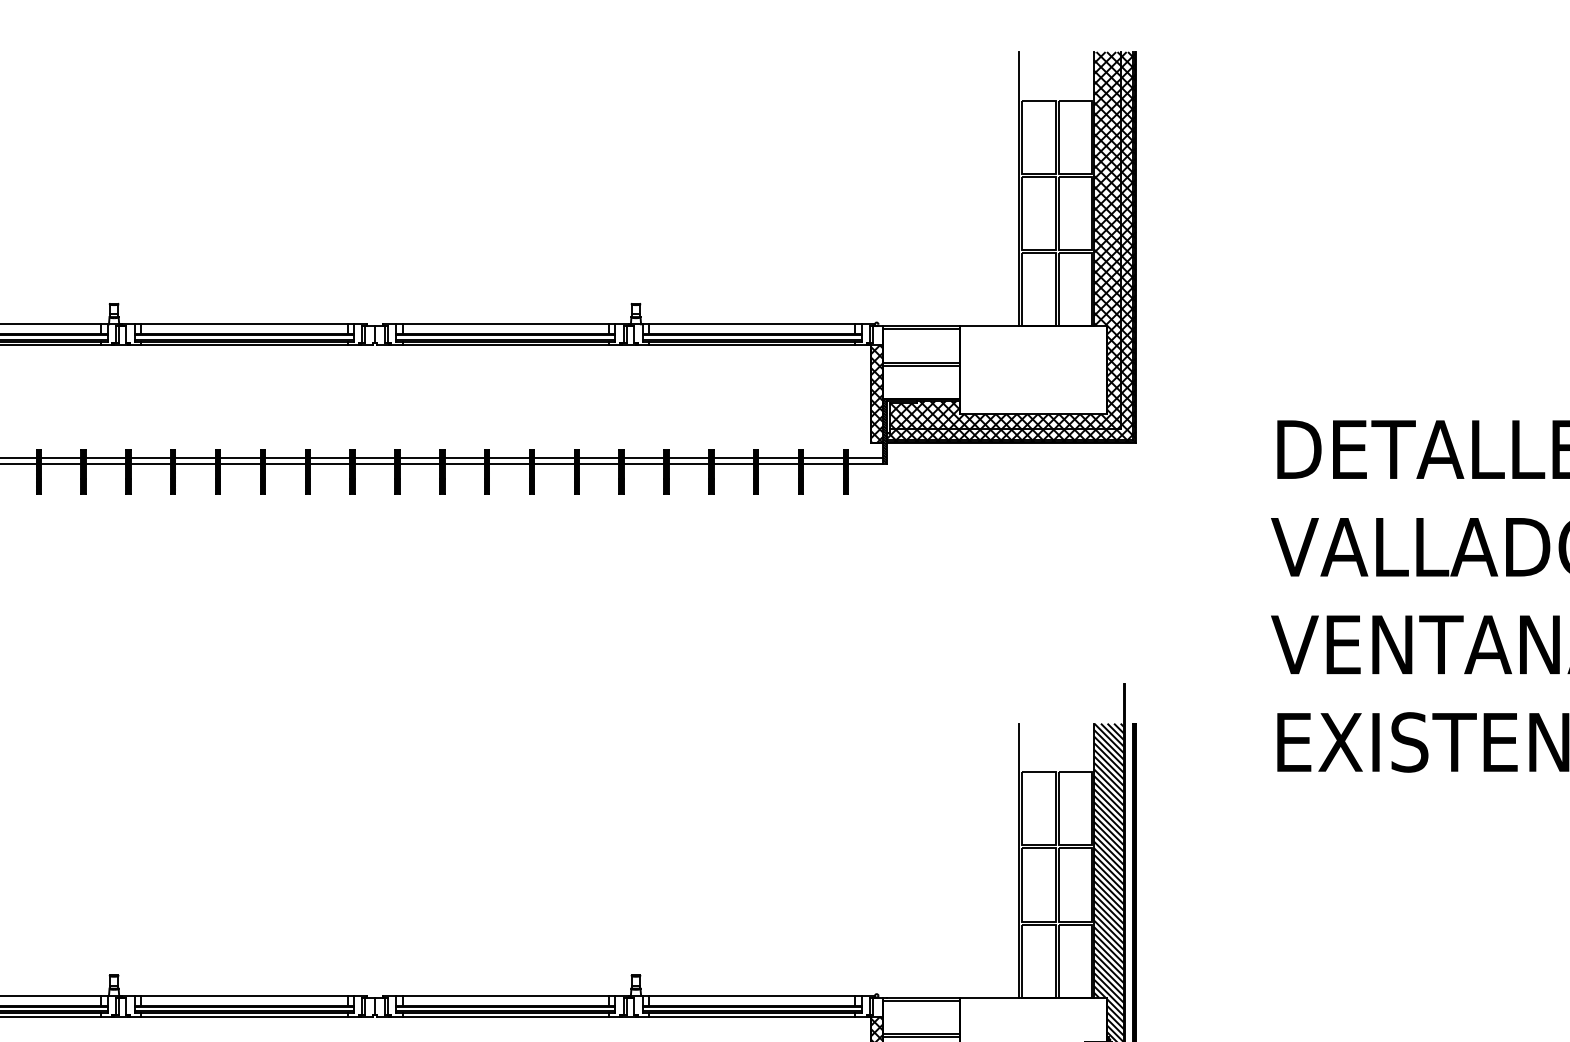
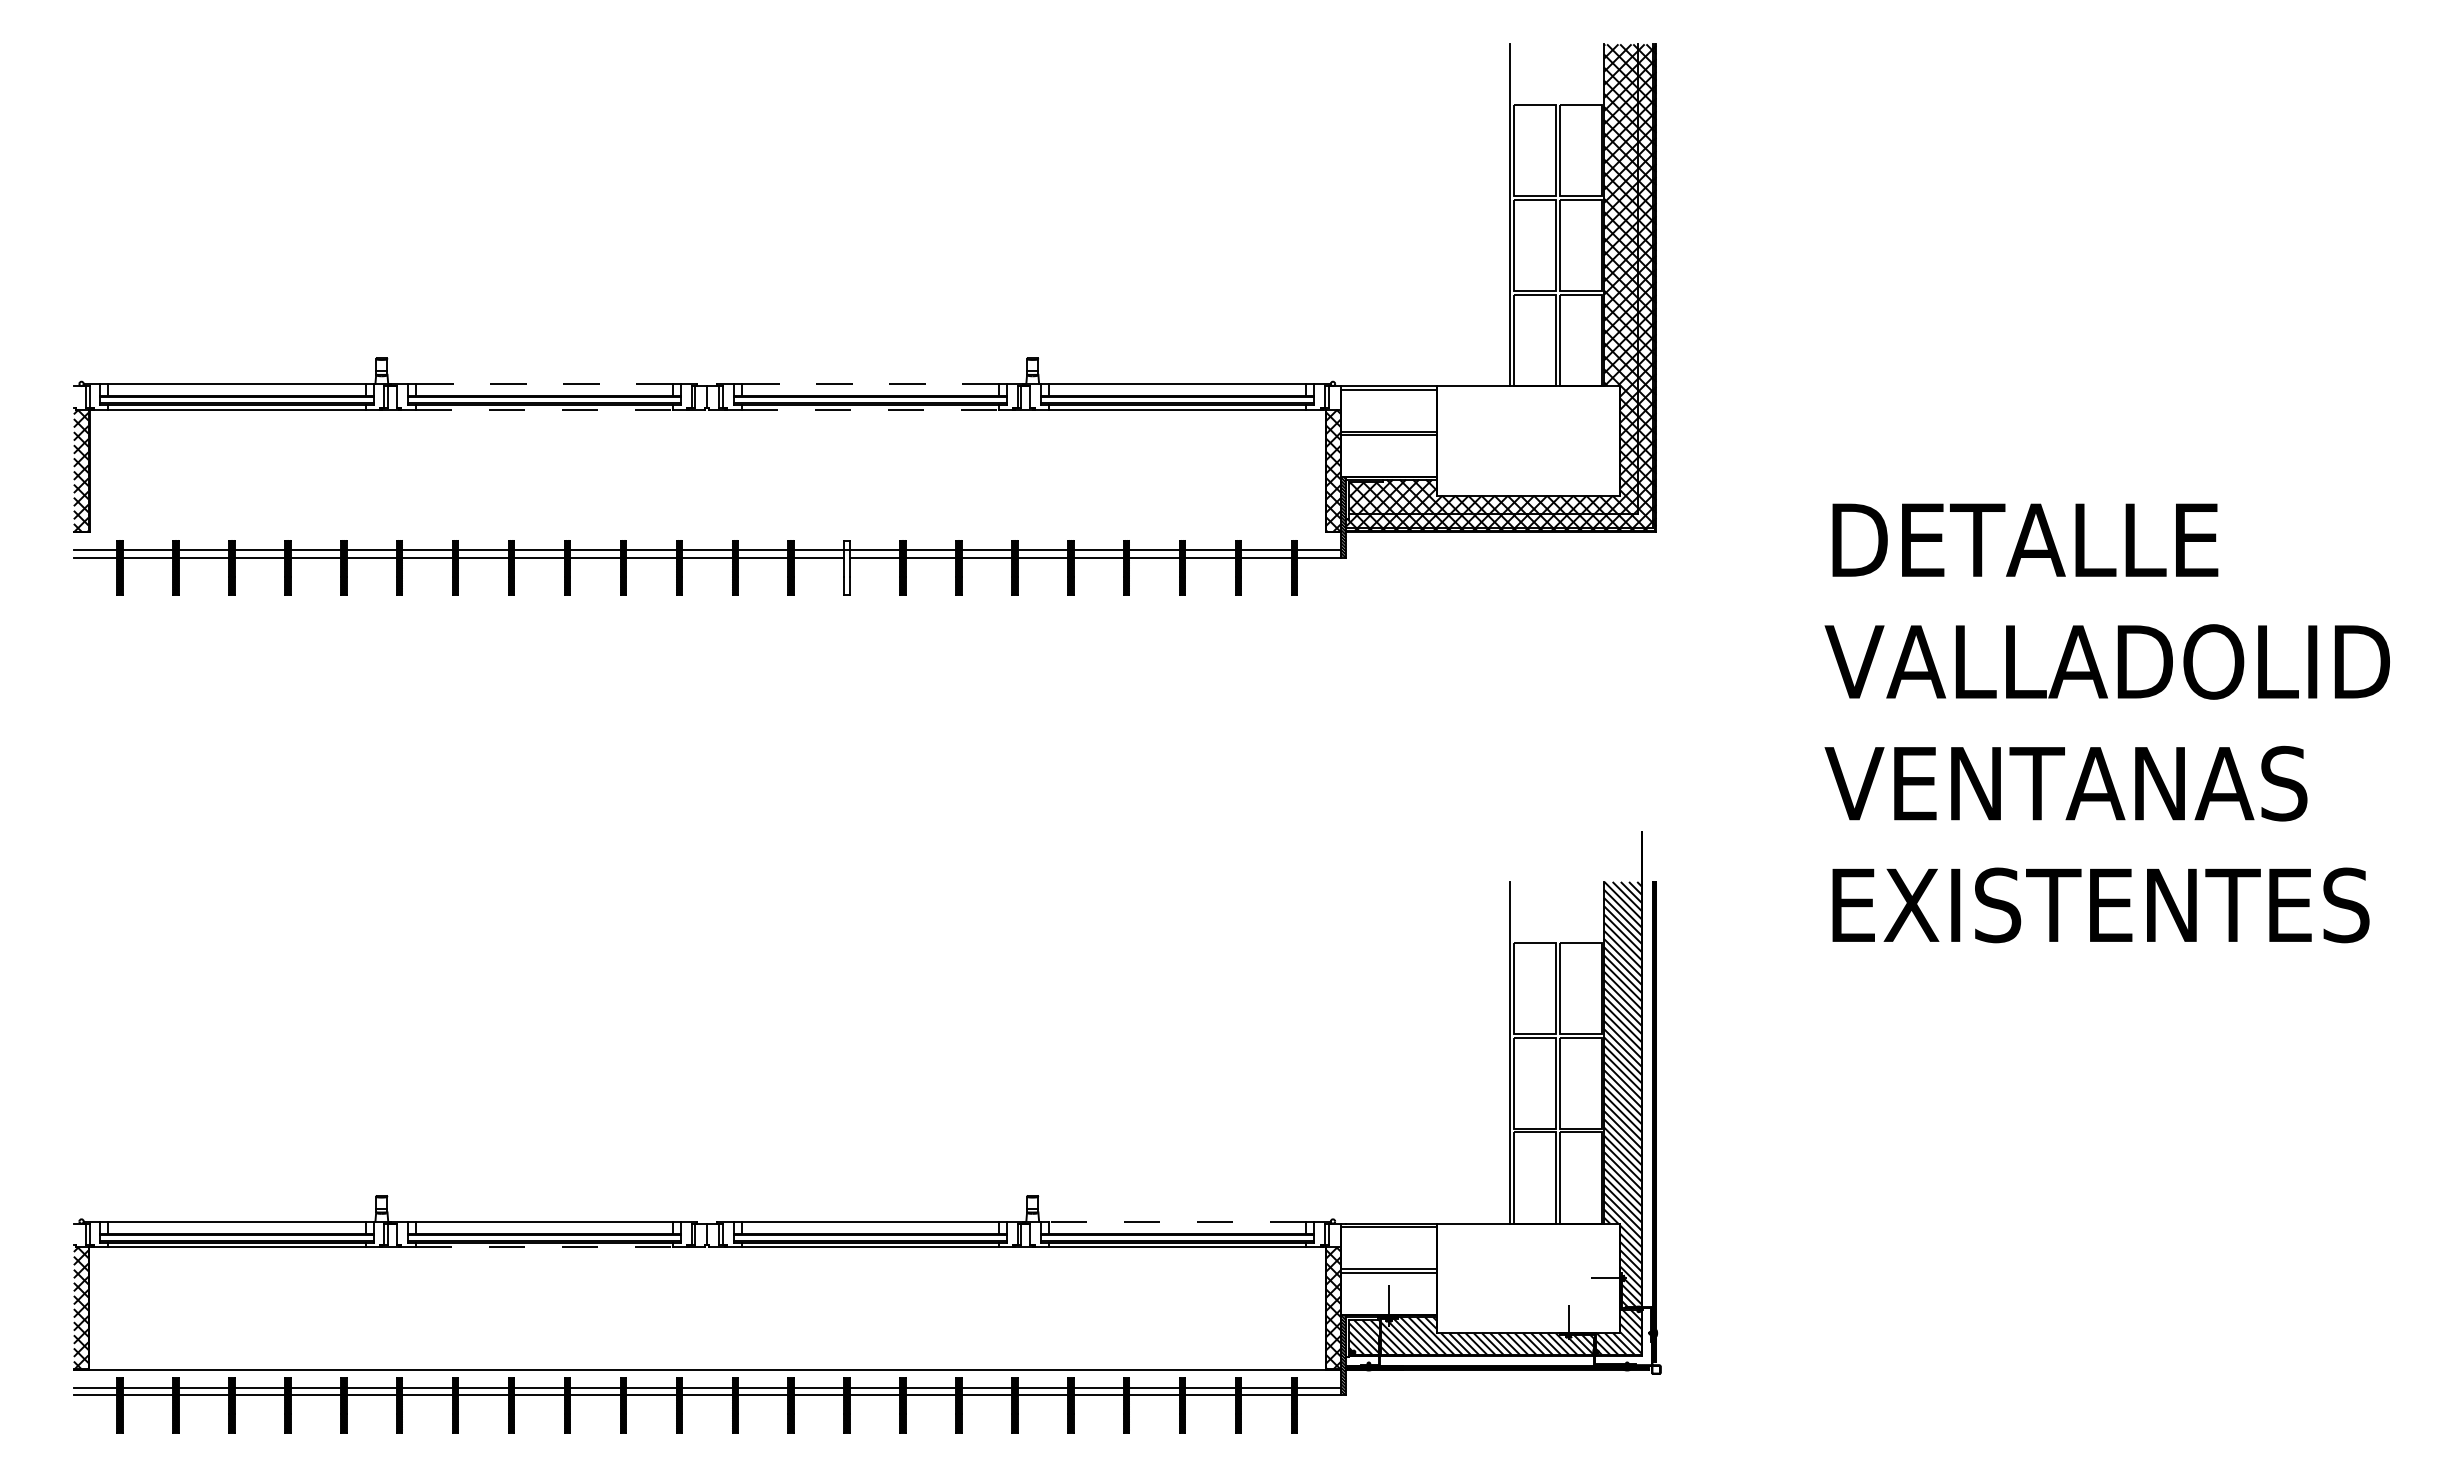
line: (244, 323) -> (544, 383), solid -> dashed
line: (505, 323) -> (870, 383), solid -> dashed
line: (244, 344) -> (544, 409), solid -> dashed
line: (505, 344) -> (870, 409), solid -> dashed
hatch: (486, 471) -> (846, 567), removed
line: (752, 995) -> (1177, 1221), solid -> dashed
line: (244, 1016) -> (544, 1247), solid -> dashed

